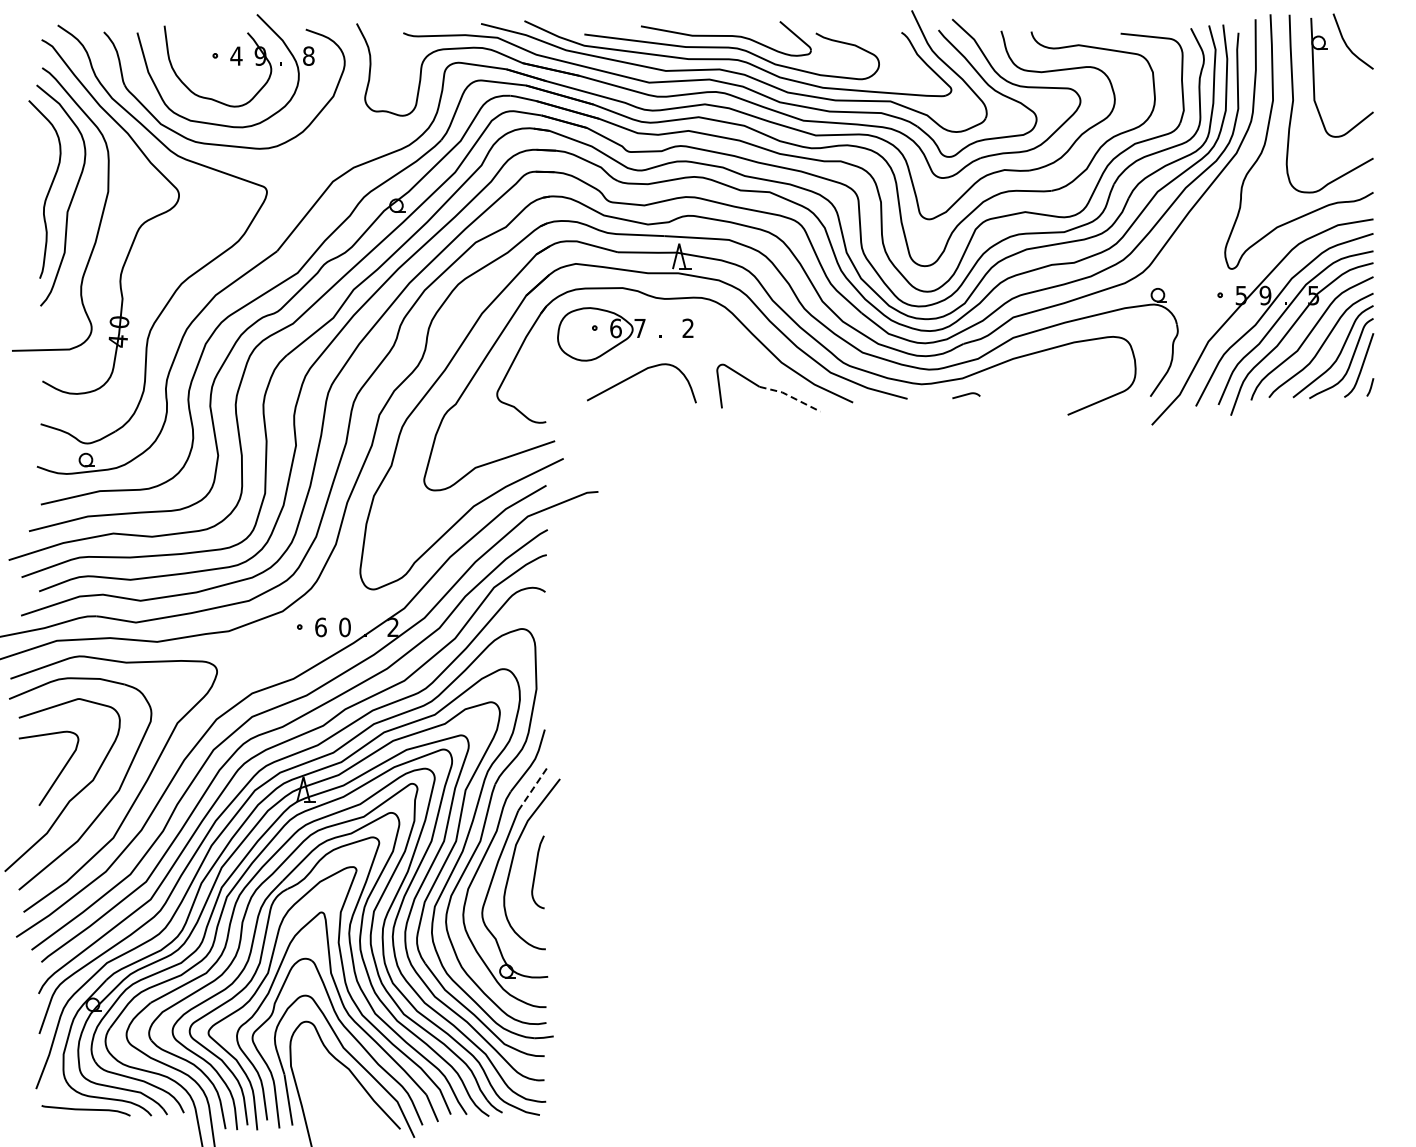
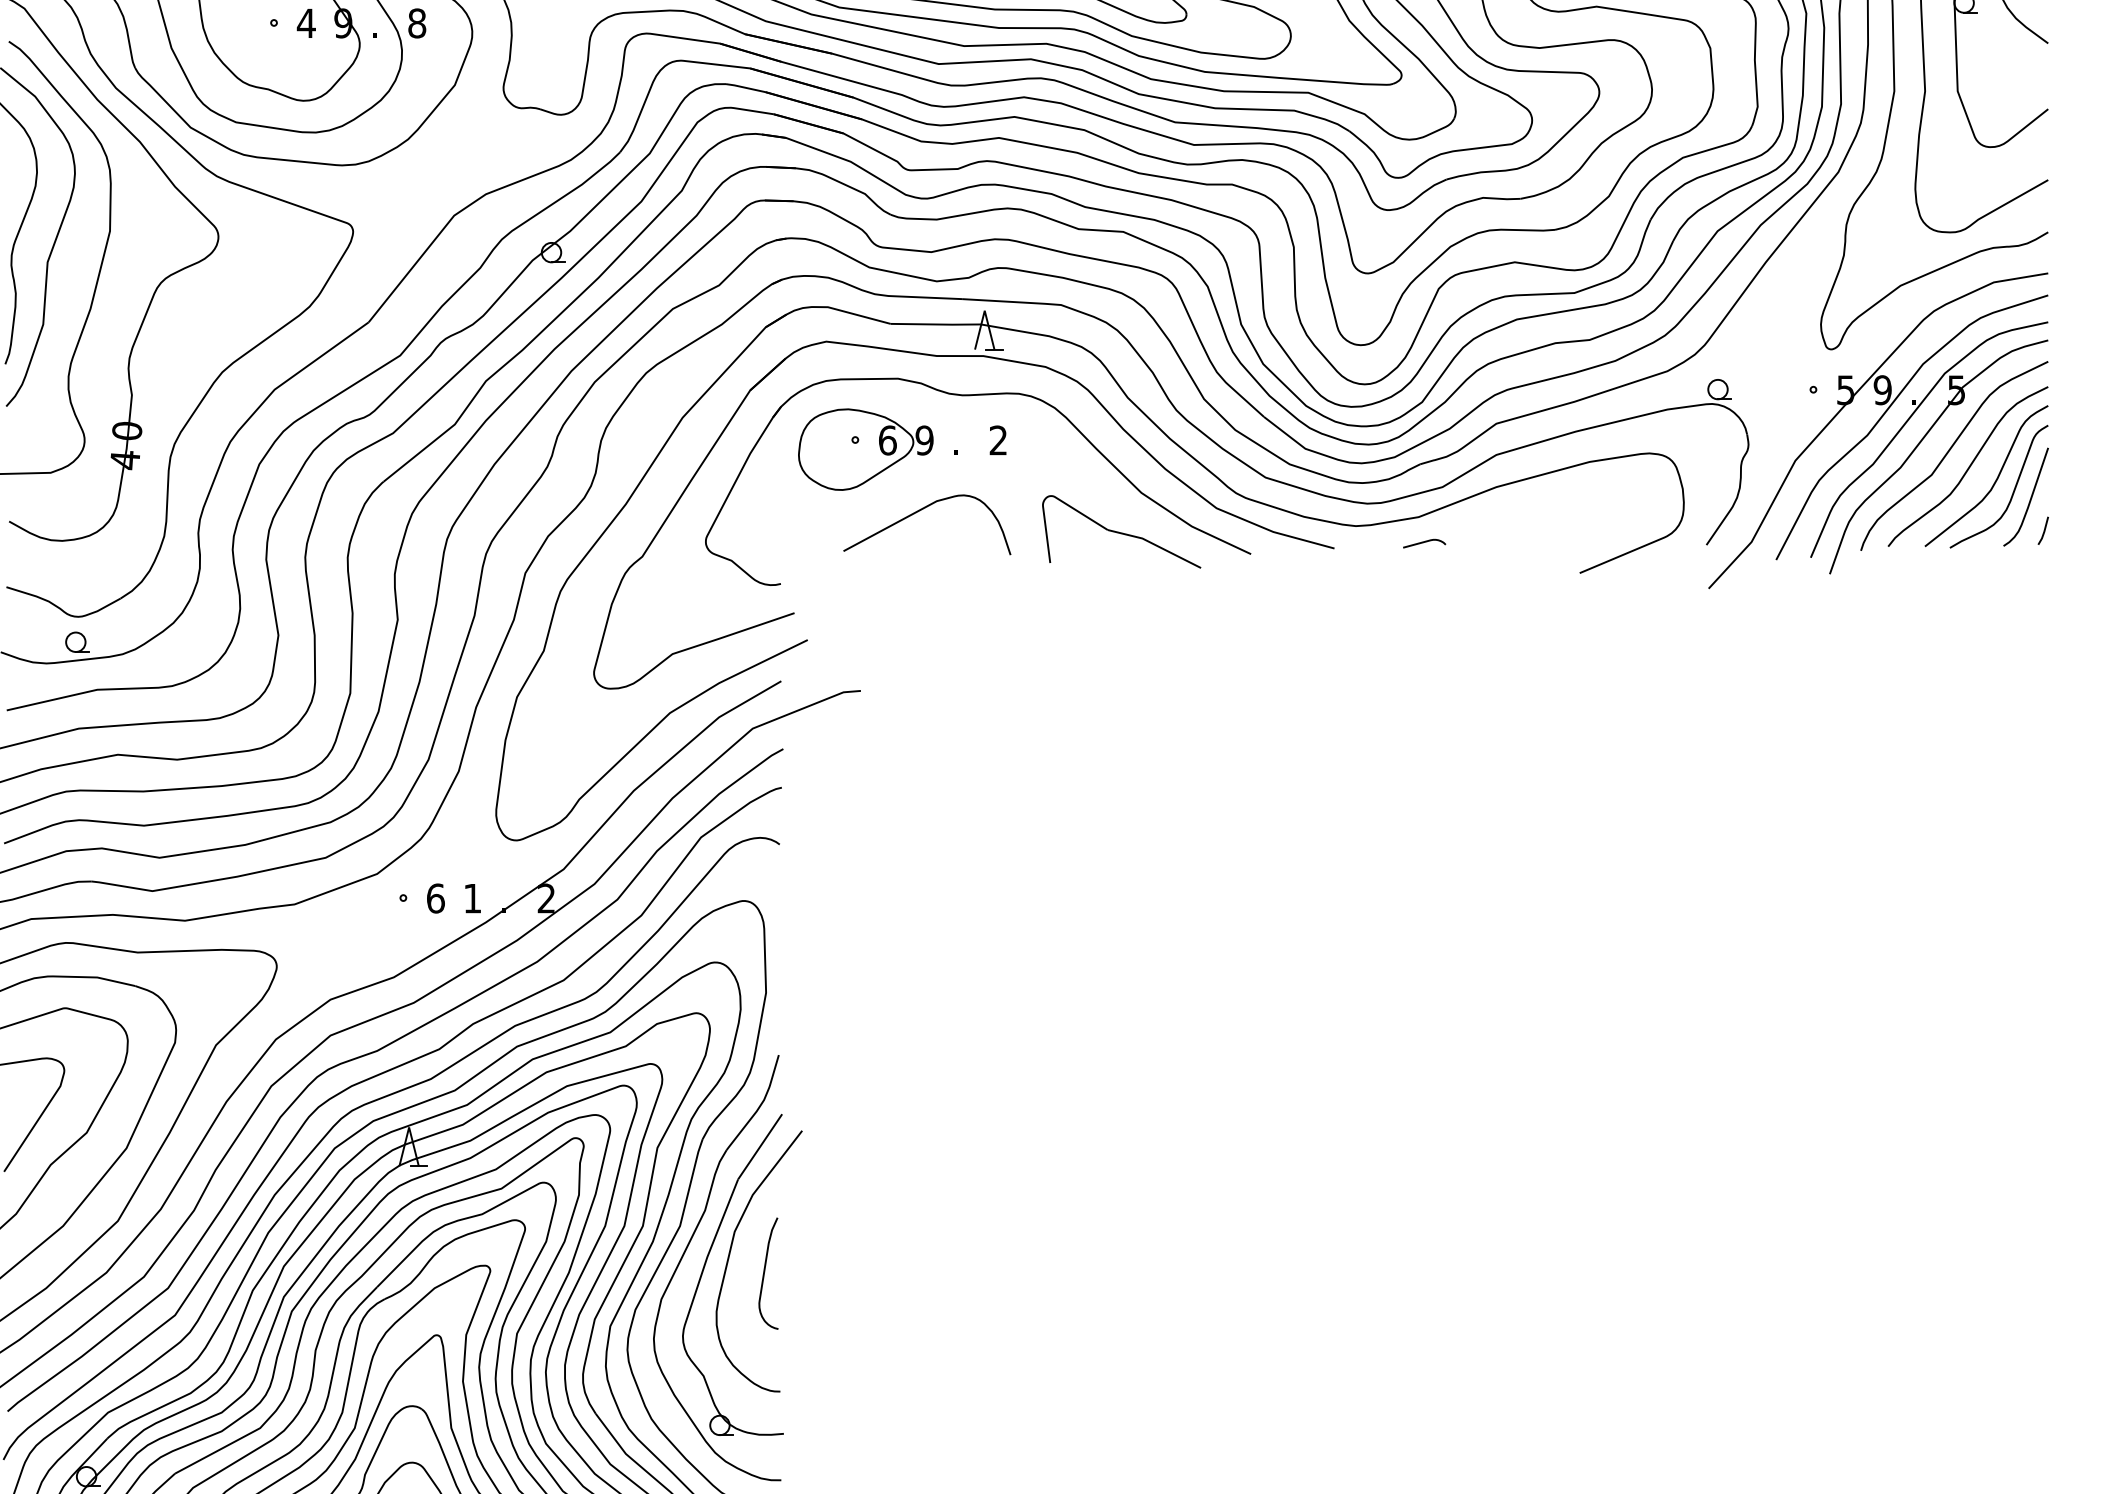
text: (639, 328) -> (923, 440), 7 -> 9
line: (790, 396) -> (1155, 544), dashed -> solid
text: (344, 627) -> (471, 898), 0 -> 1
line: (532, 789) -> (759, 1146), dashed -> solid

